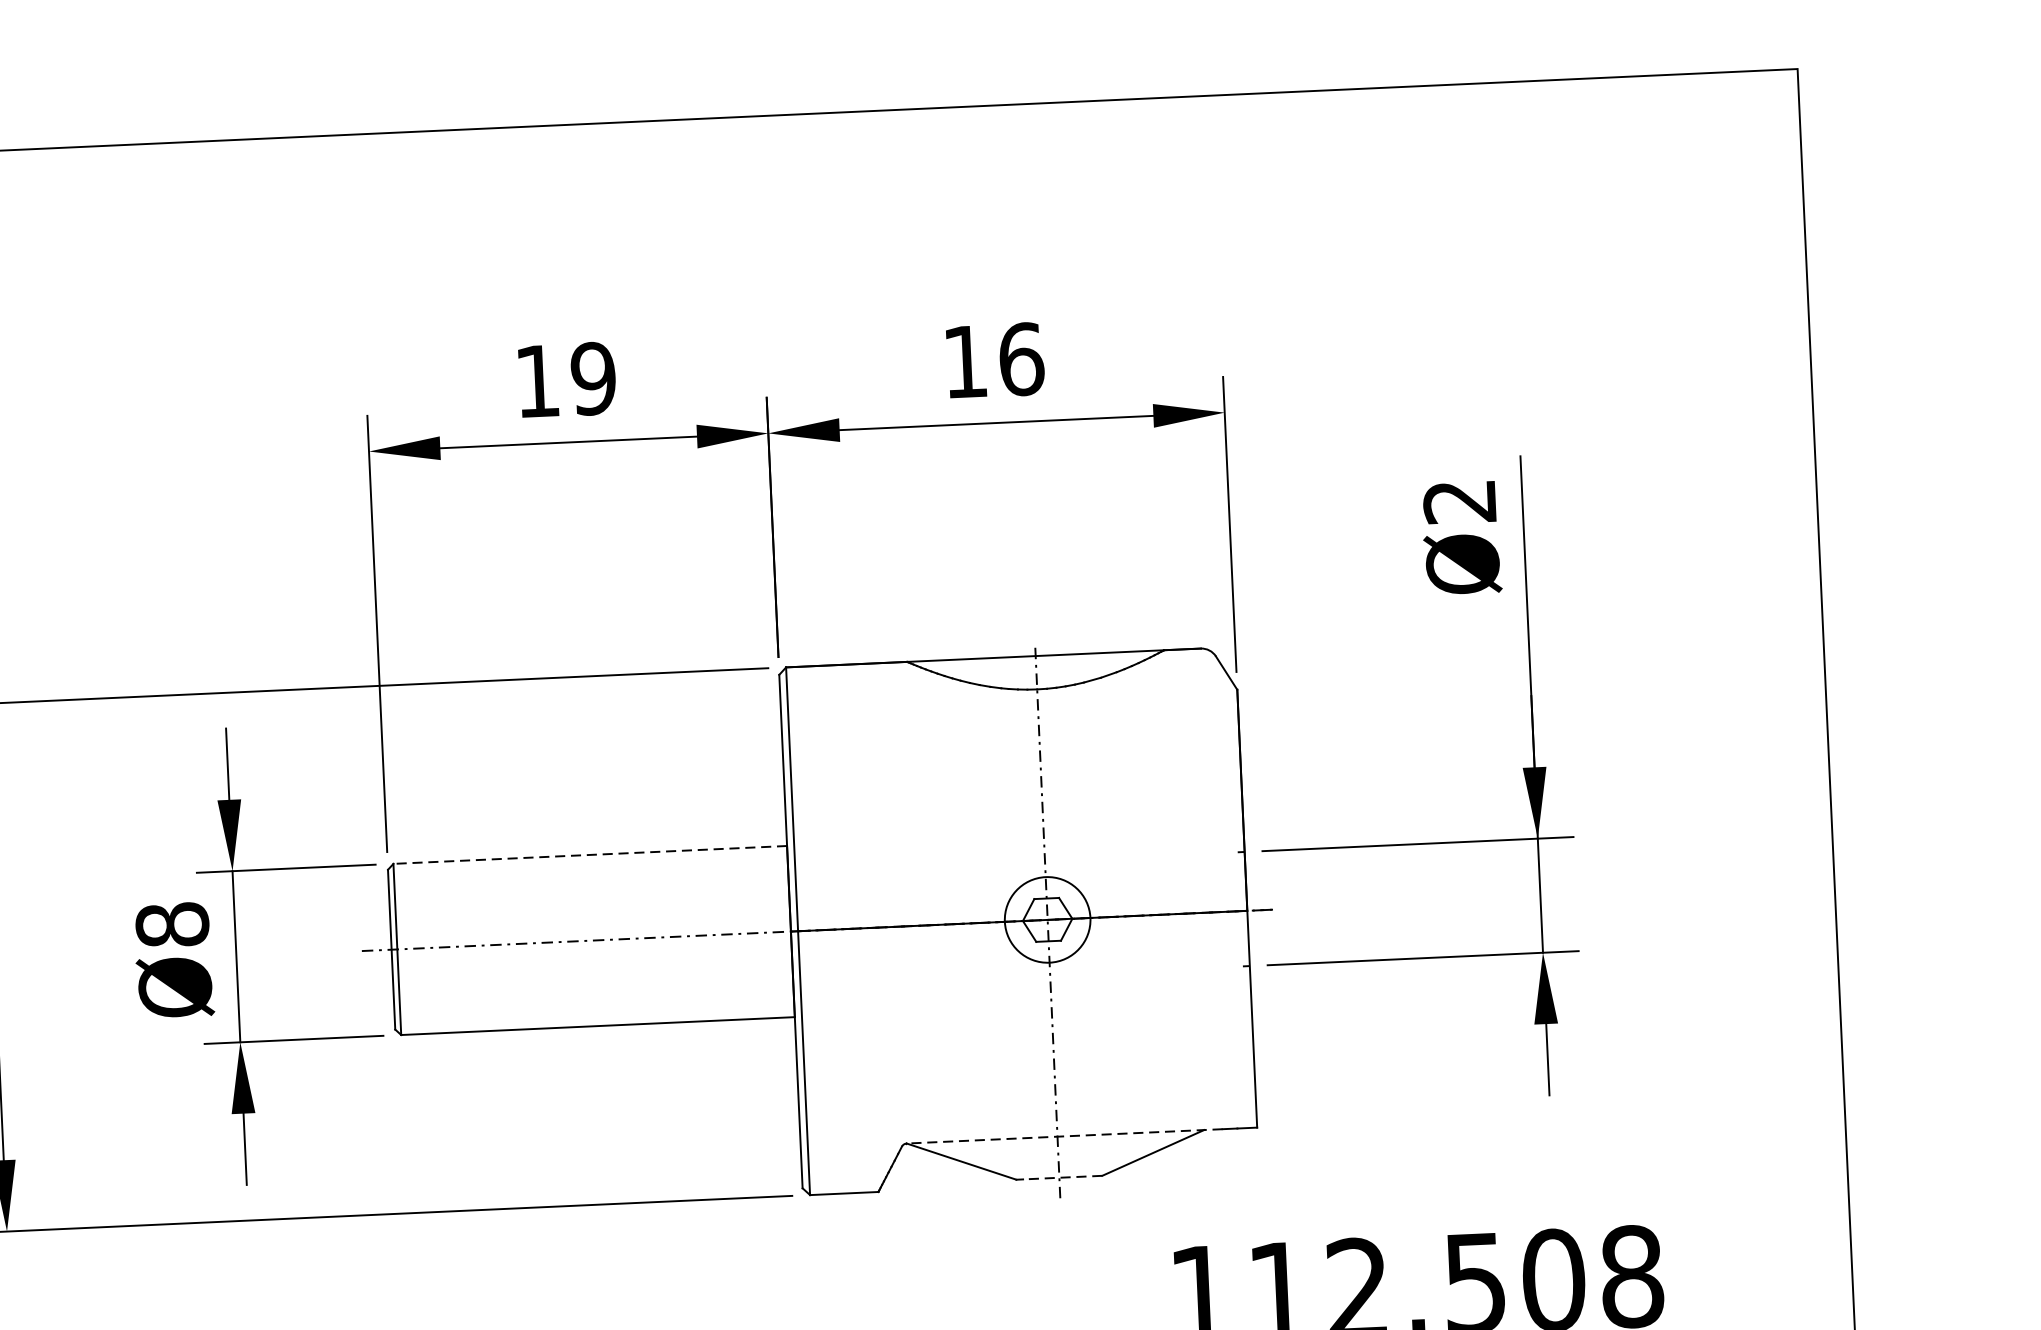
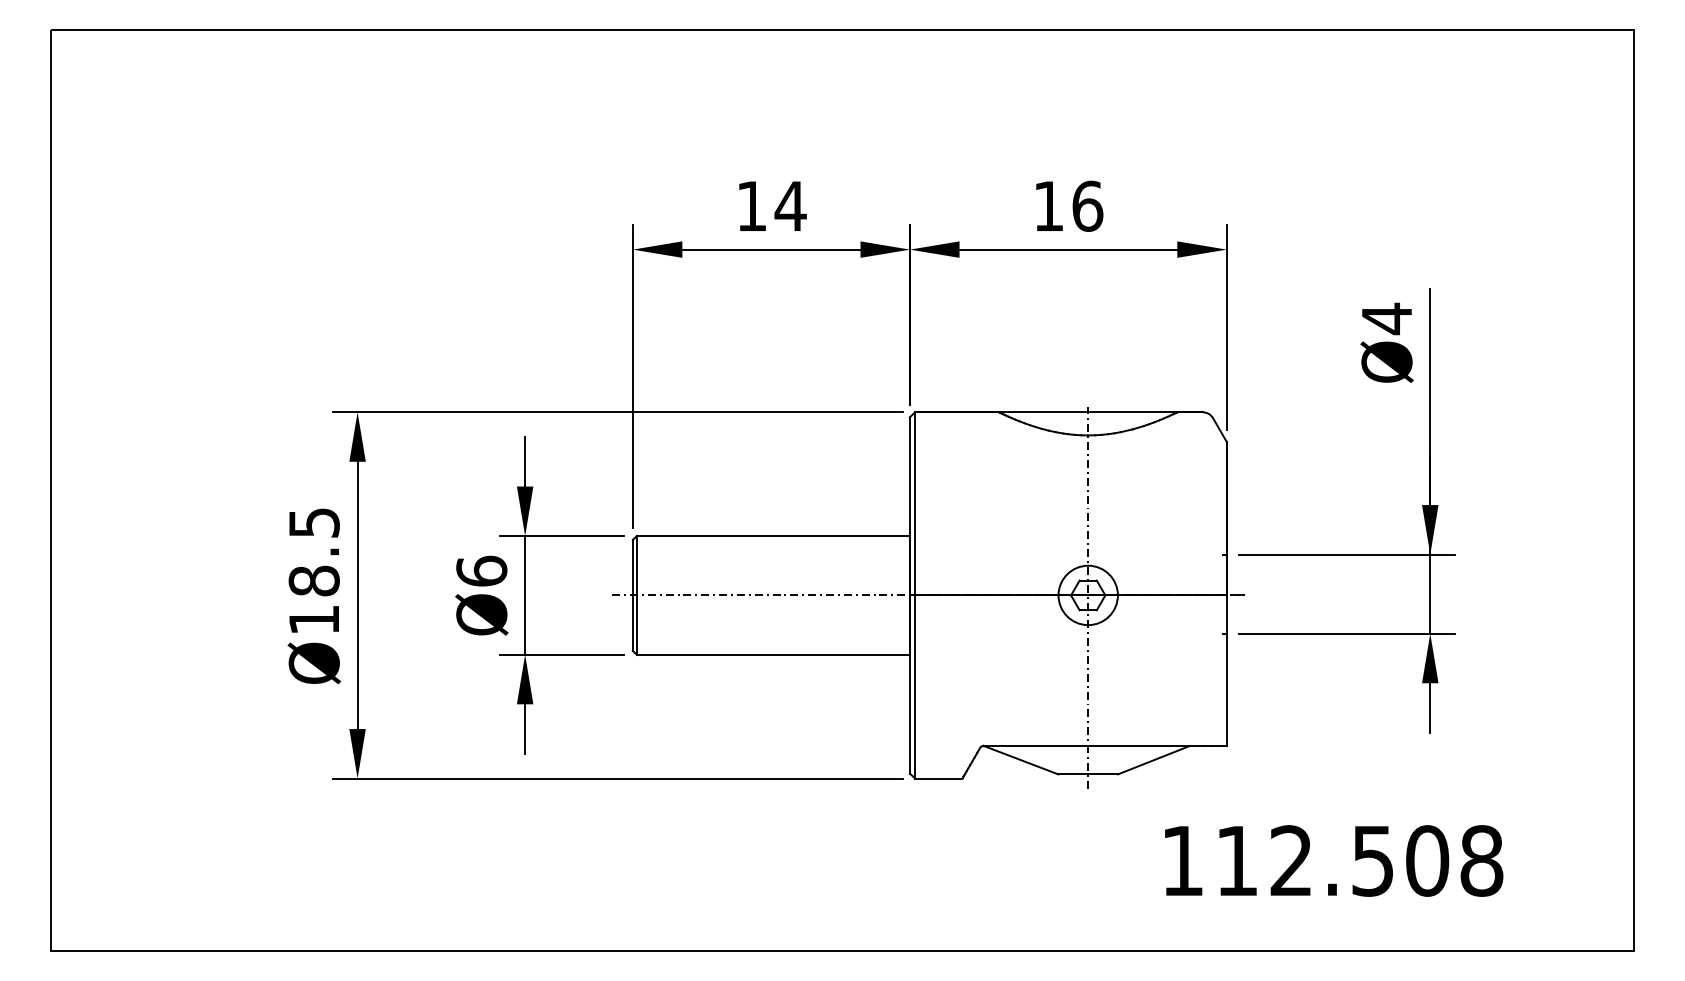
text: (593, 377) -> (790, 205), 19 -> 14
text: (1459, 501) -> (1386, 318), Ø2 -> Ø4
line: (590, 855) -> (773, 536), dashed -> solid
text: (171, 923) -> (481, 570), Ø8 -> Ø6
line: (1065, 1135) -> (1093, 745), dashed -> solid
line: (1062, 1177) -> (1090, 774), dashed -> solid

